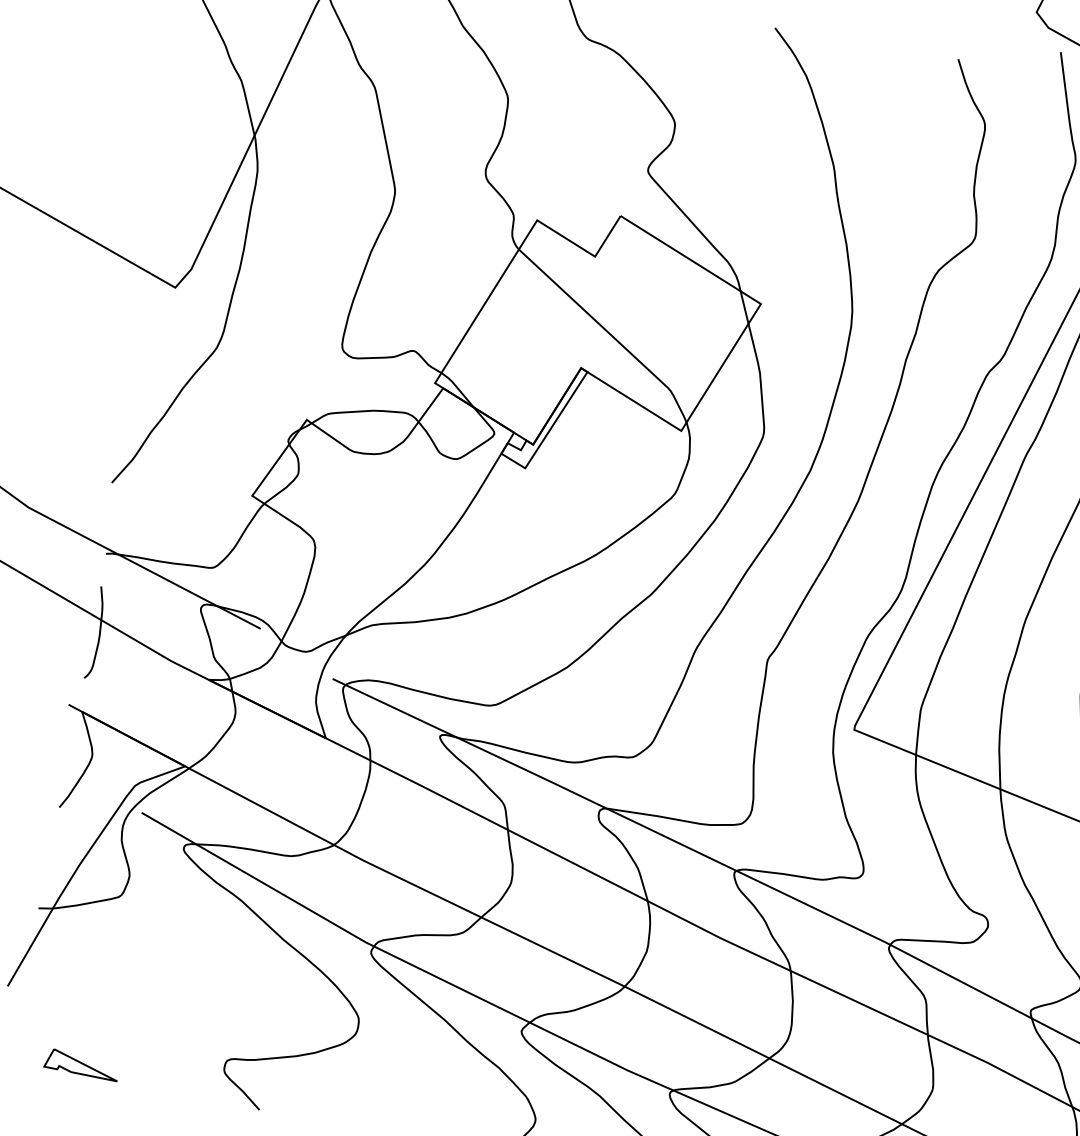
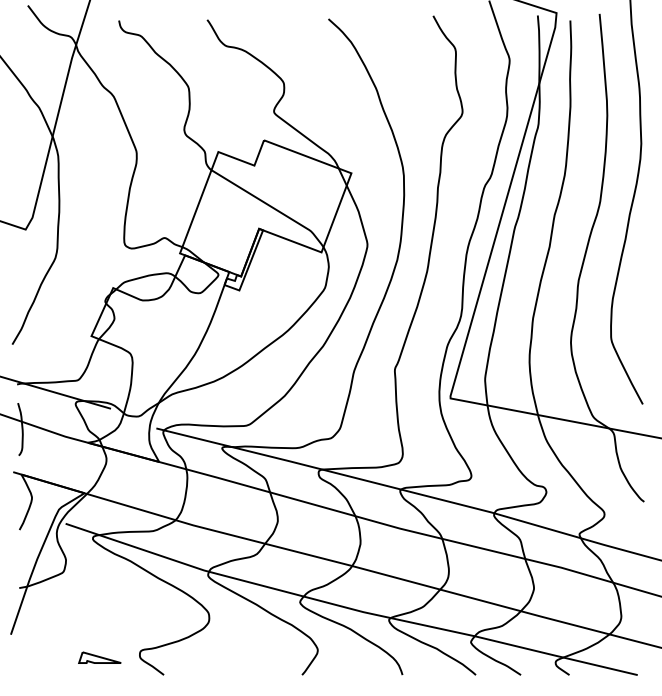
part: (81, 1064) -> (99, 657), moved

